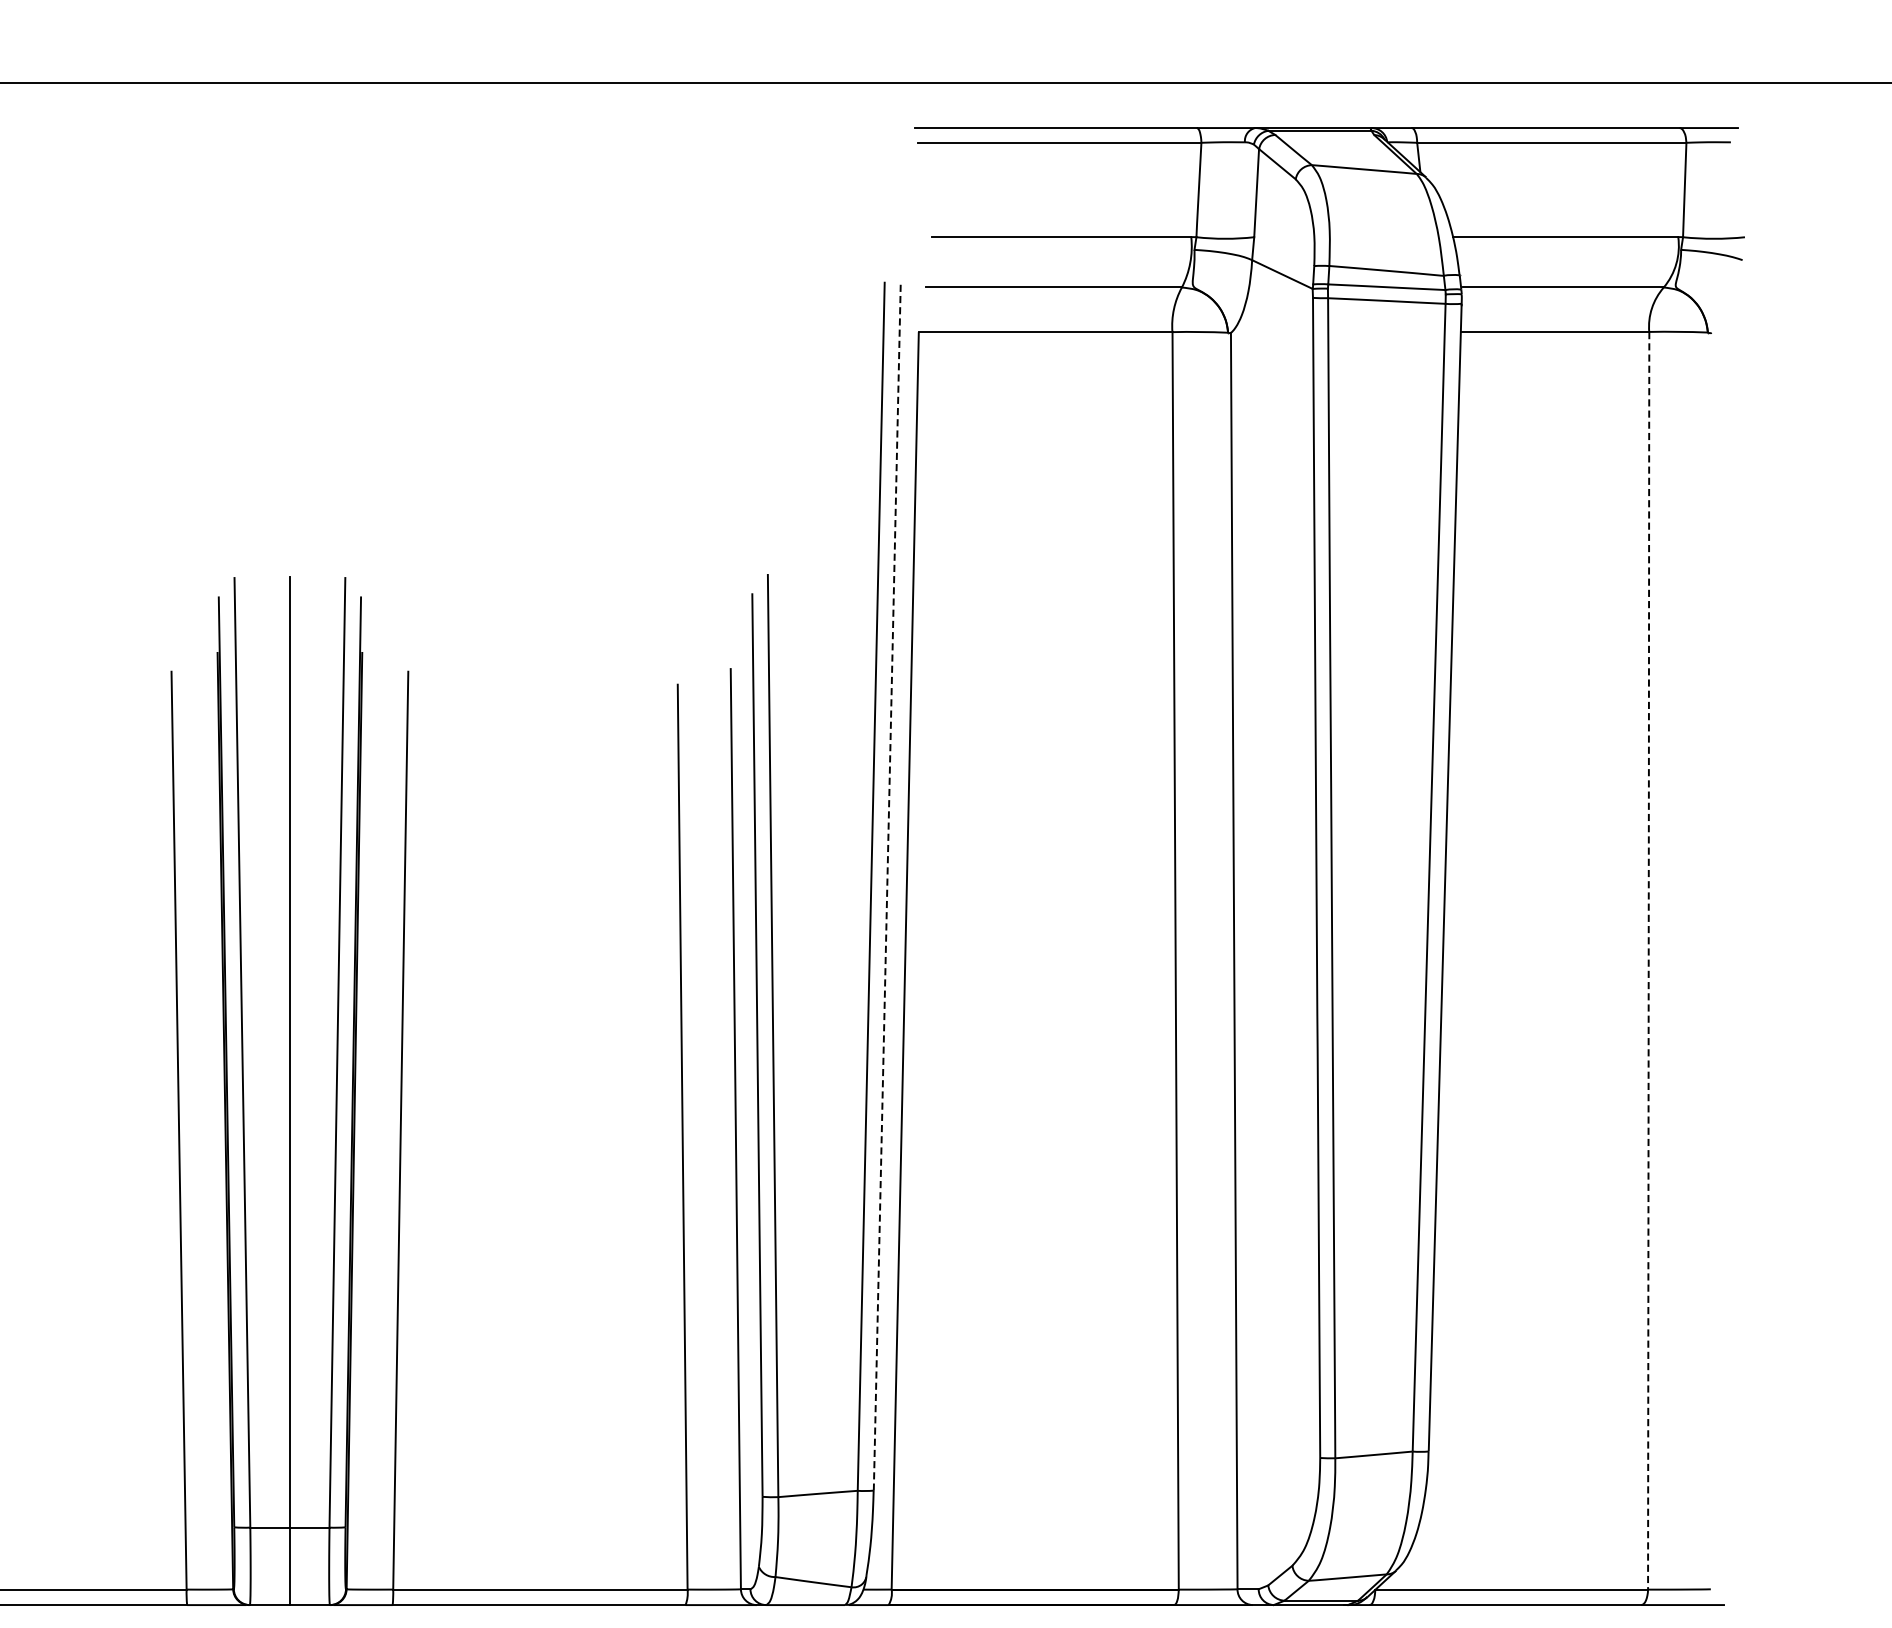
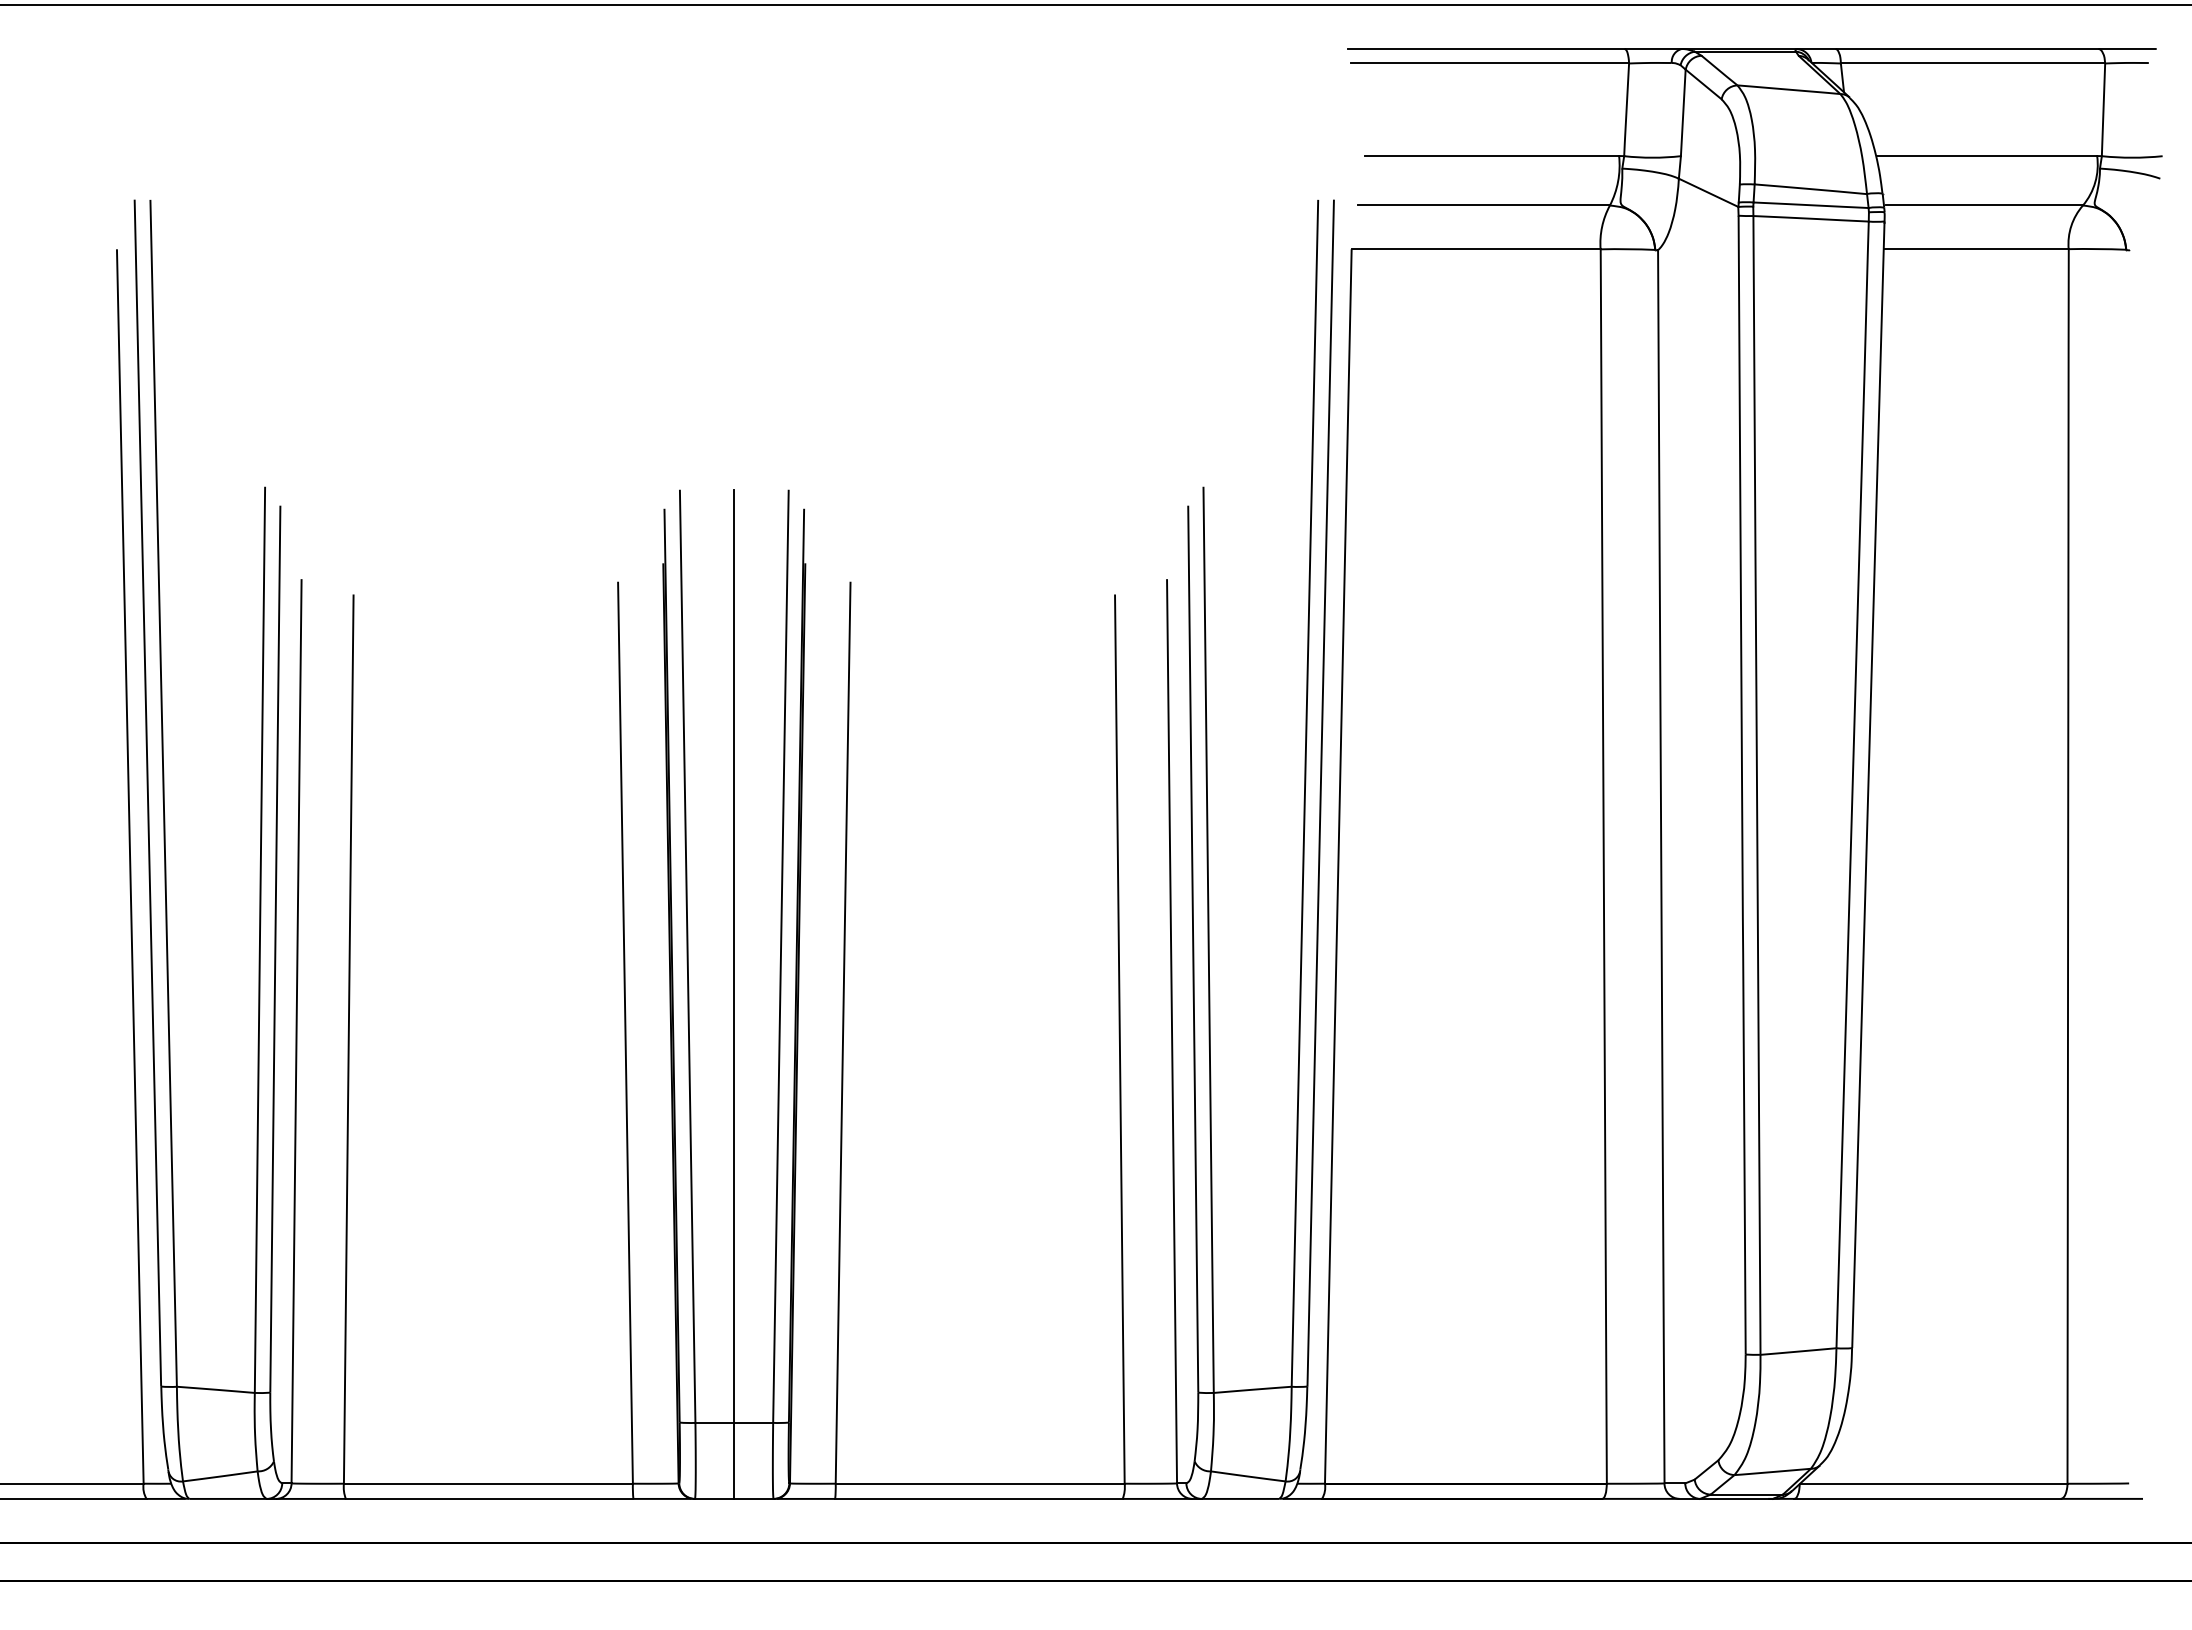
line: (887, 886) -> (1320, 793), dashed -> solid
line: (1649, 958) -> (2068, 864), dashed -> solid

